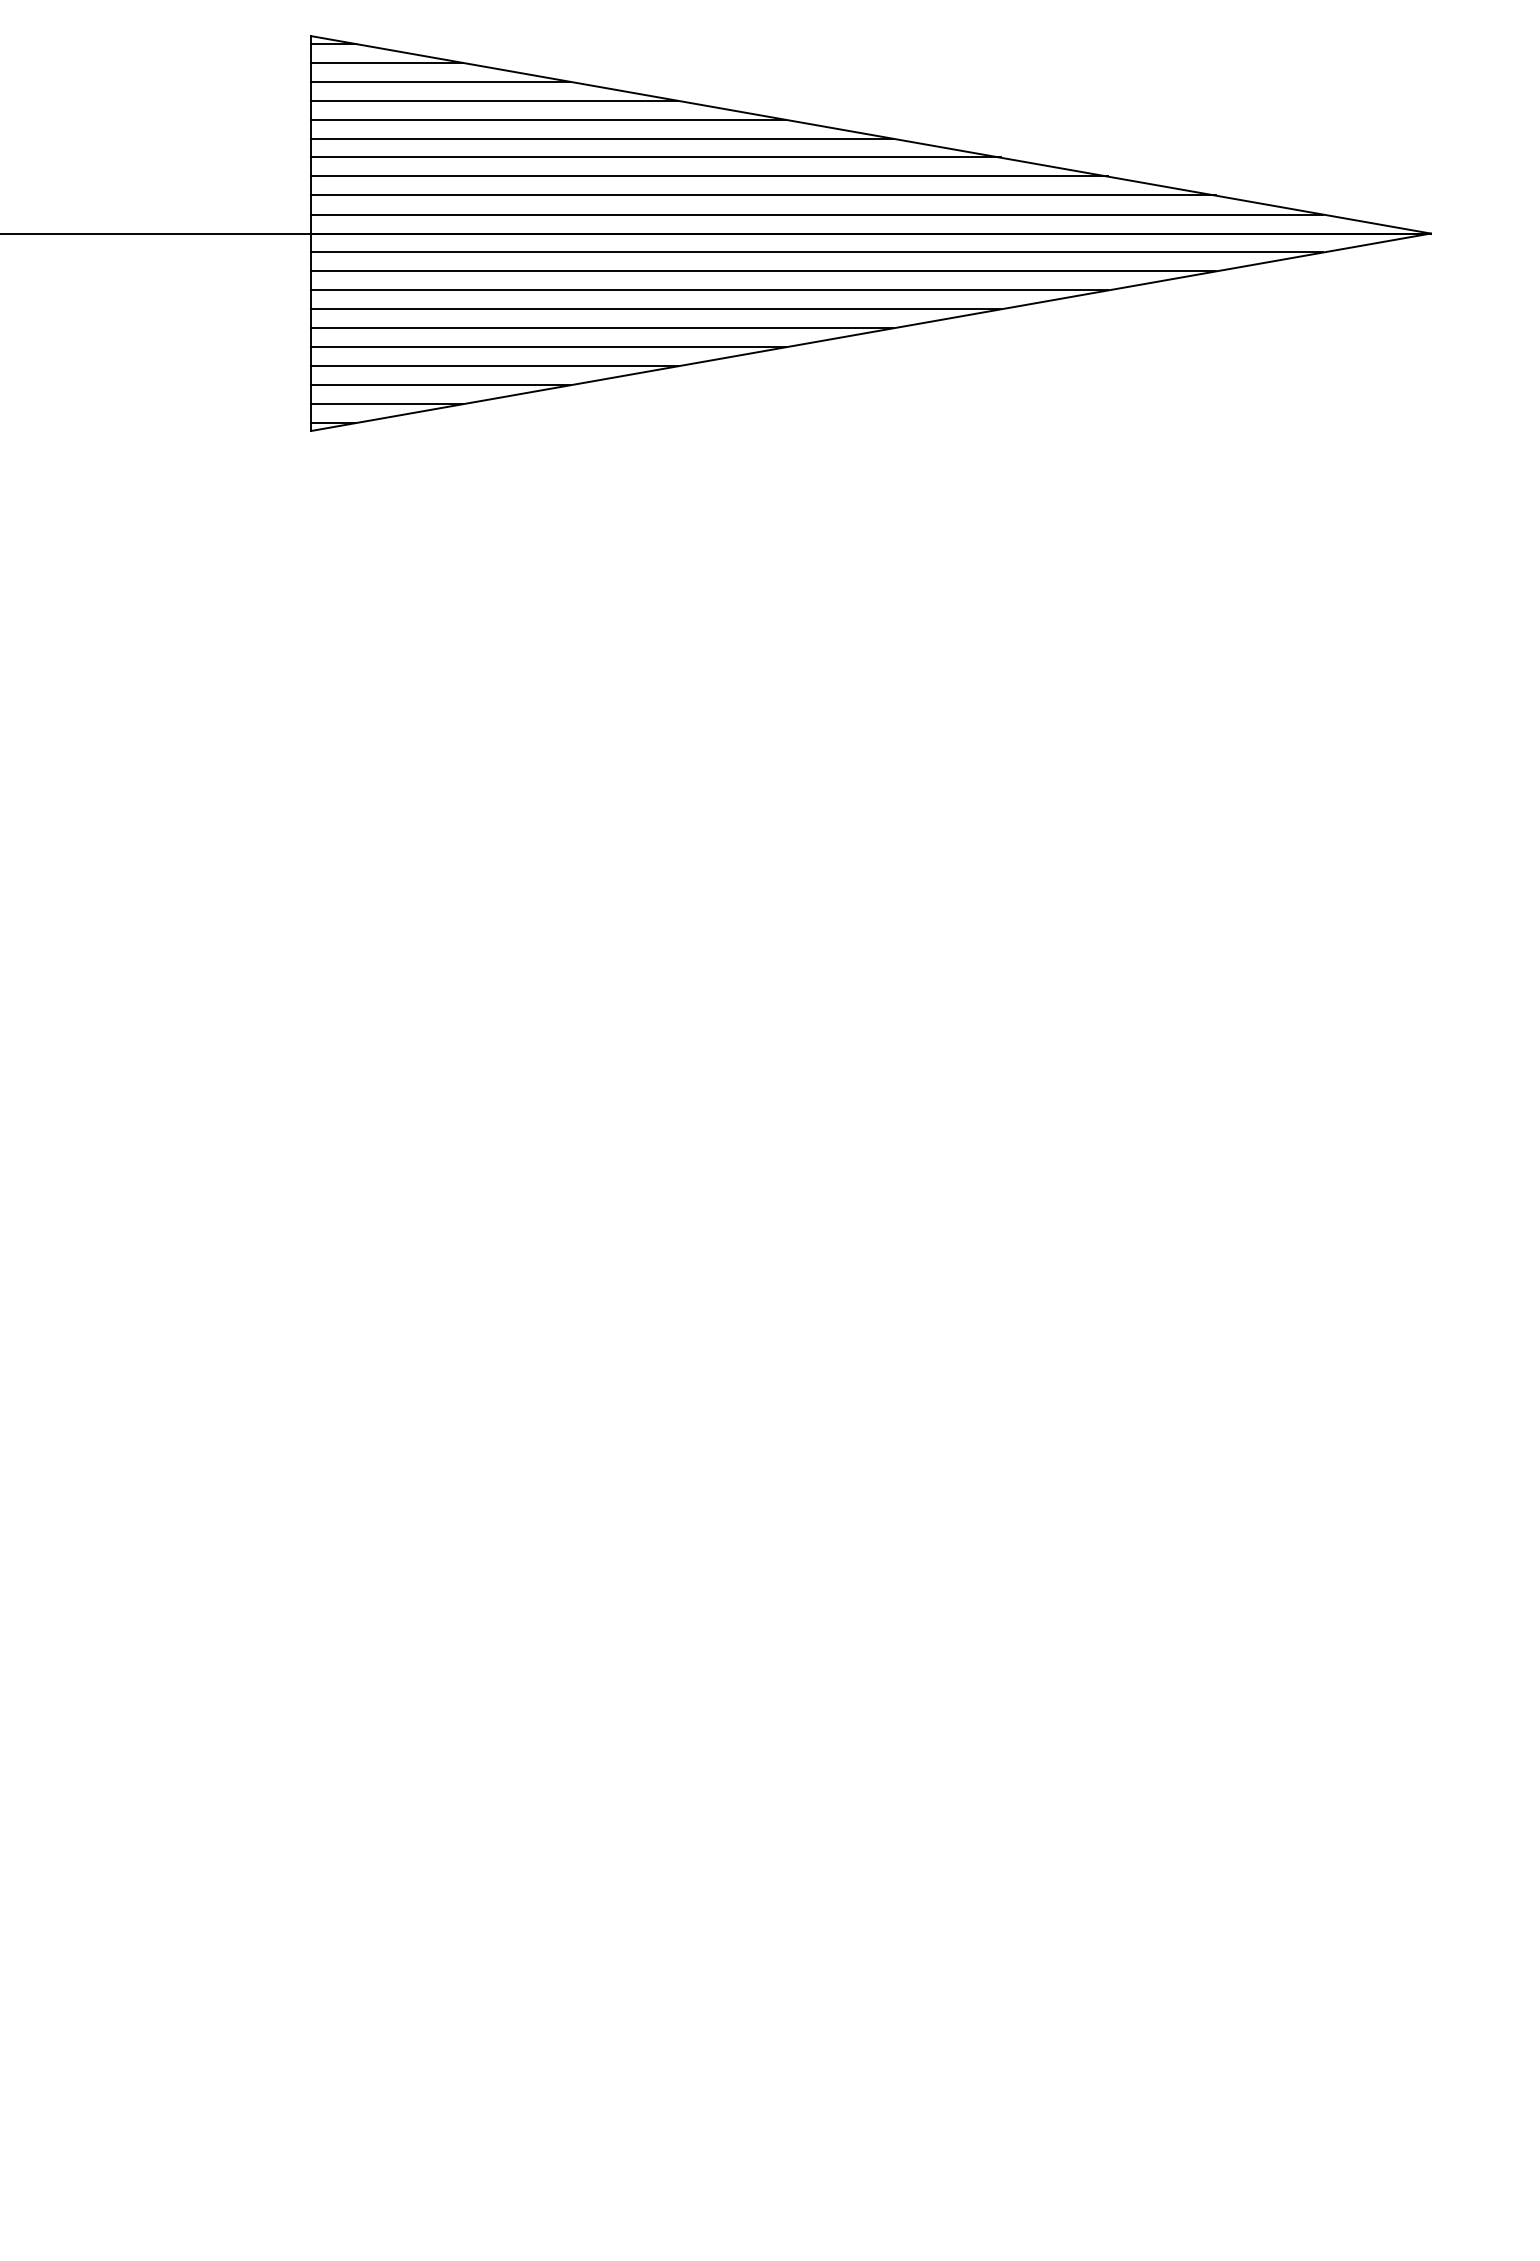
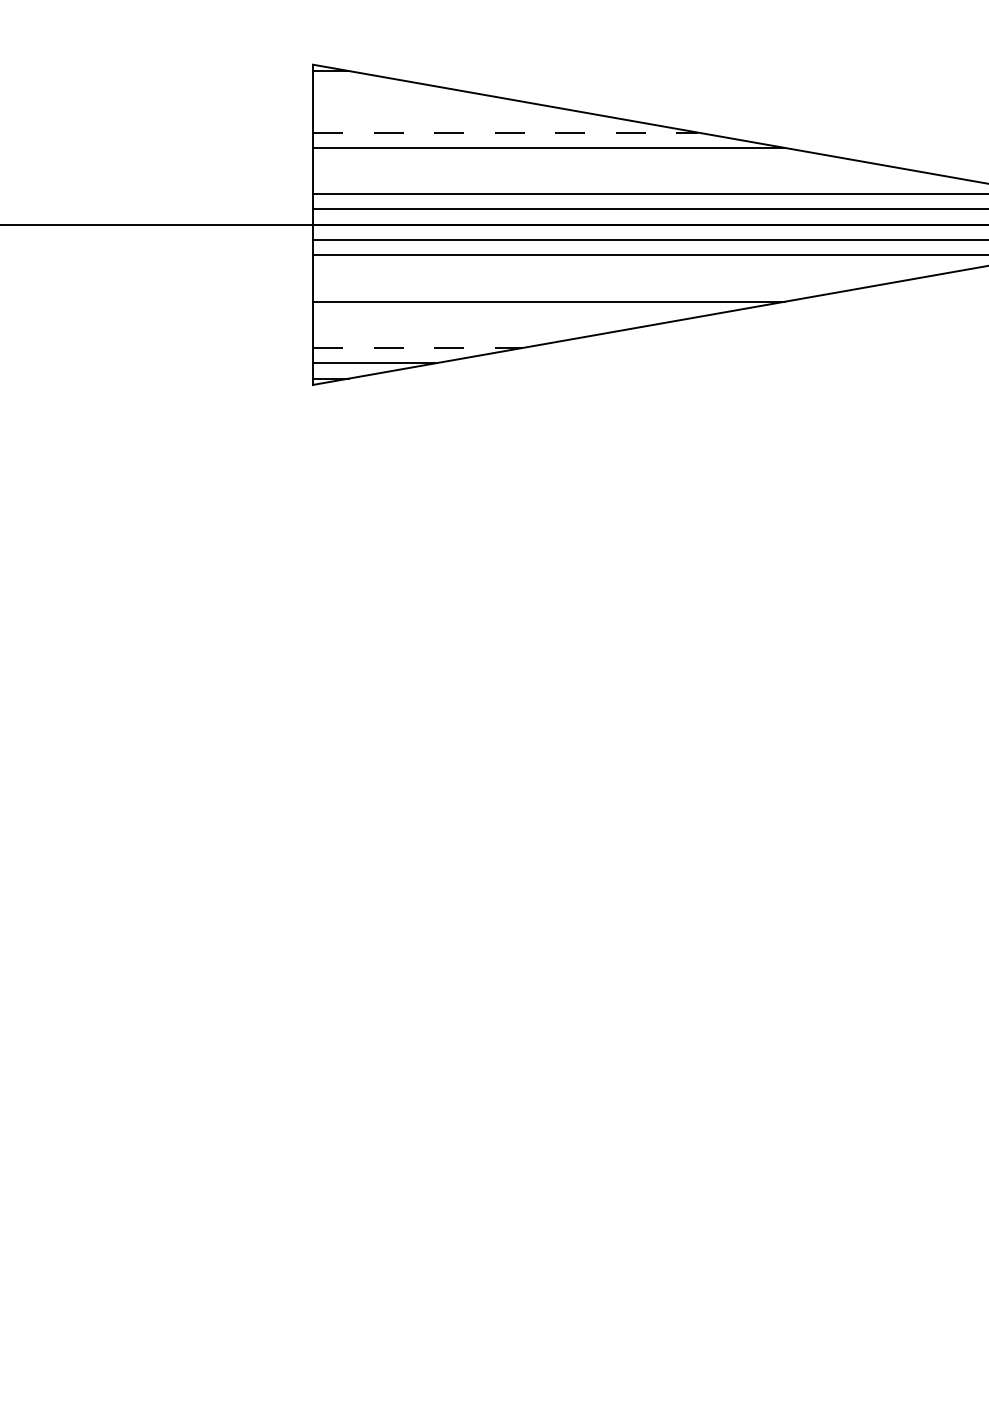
line: (386, 62) -> (374, 86), removed
line: (440, 81) -> (417, 101), removed
line: (494, 100) -> (461, 116), removed
line: (548, 119) -> (505, 132), solid -> dashed
line: (655, 157) -> (592, 163), removed
line: (709, 176) -> (636, 178), removed
line: (709, 290) -> (636, 271), removed
line: (655, 309) -> (592, 286), removed
line: (548, 347) -> (505, 317), removed
line: (494, 366) -> (461, 332), removed
line: (440, 385) -> (417, 348), solid -> dashed

